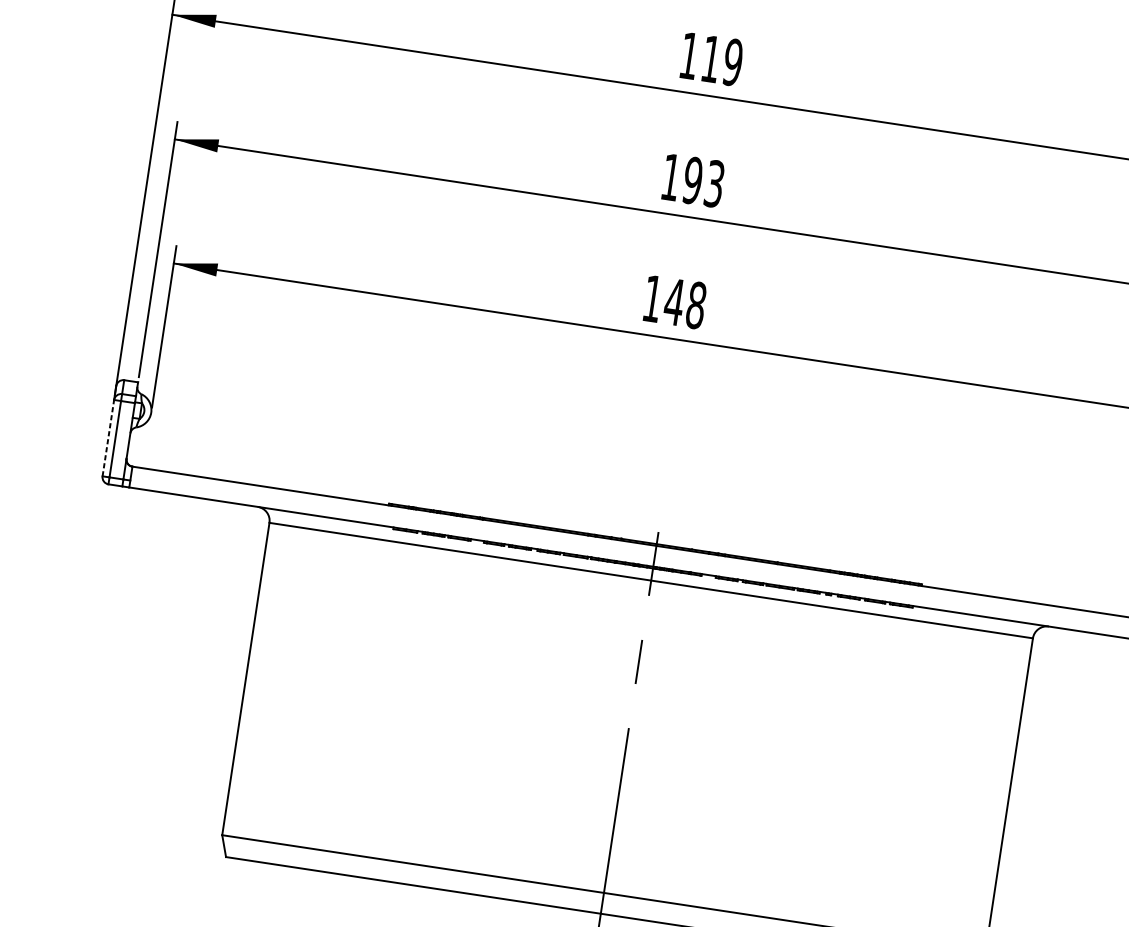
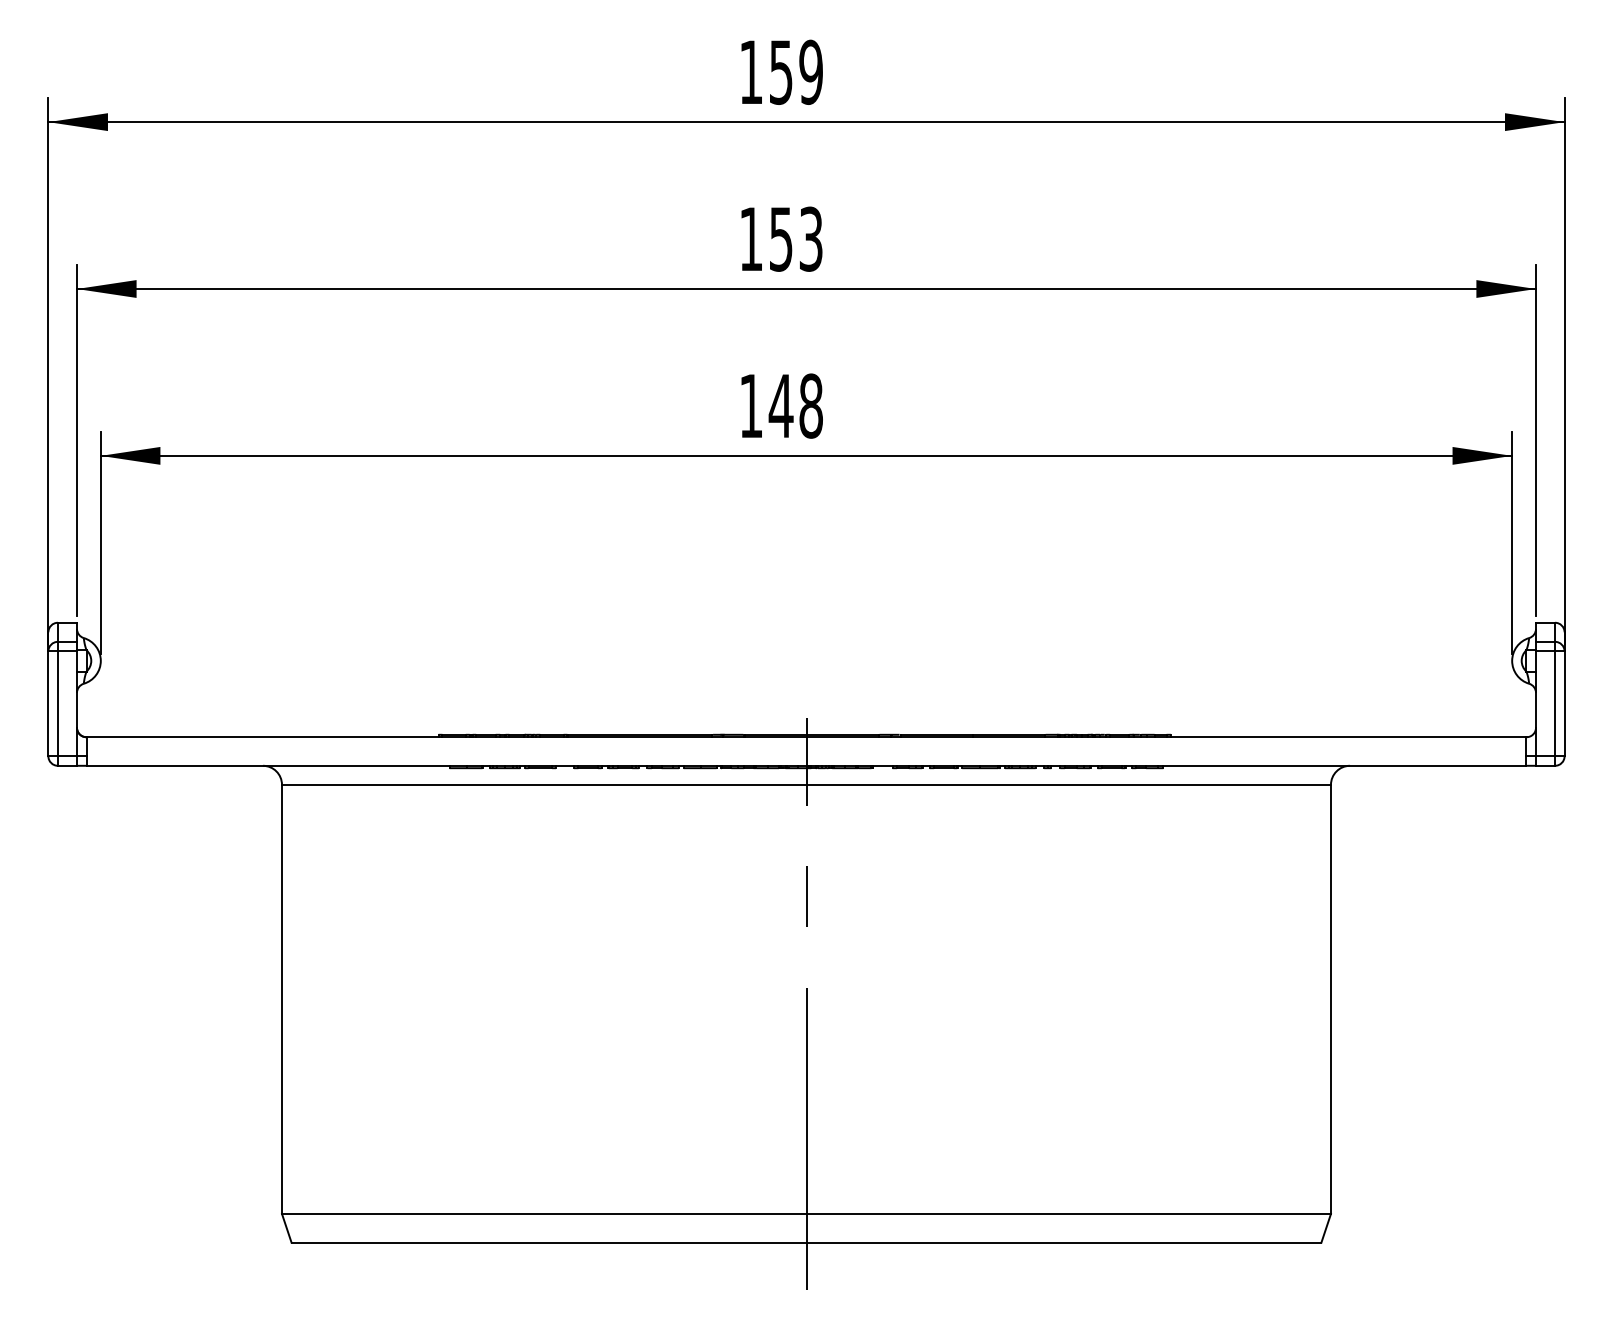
text: (711, 59) -> (781, 72), 119 -> 159
text: (692, 180) -> (780, 238), 193 -> 153
line: (108, 437) -> (48, 703), dashed -> solid

